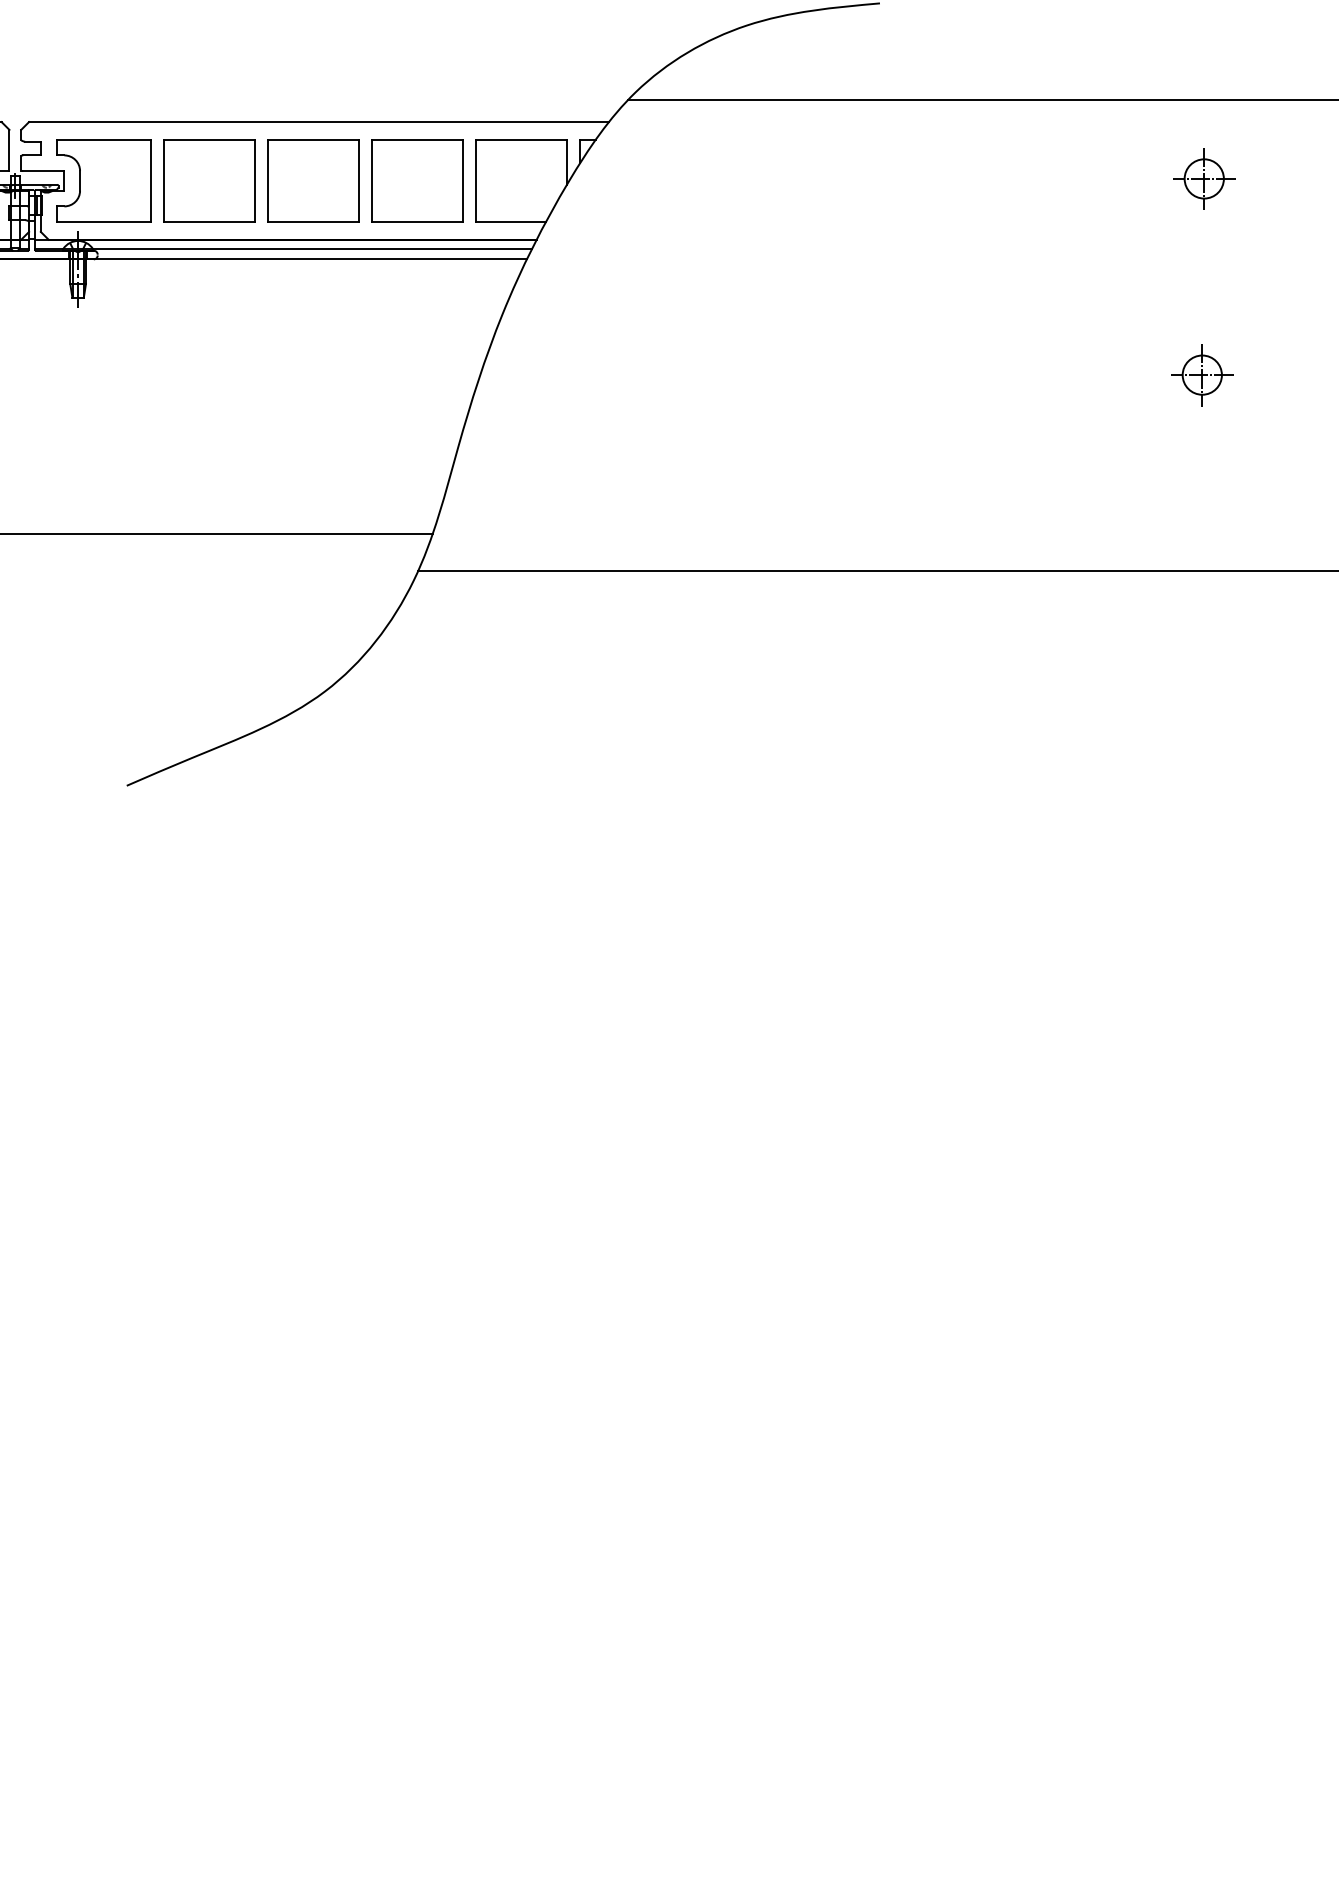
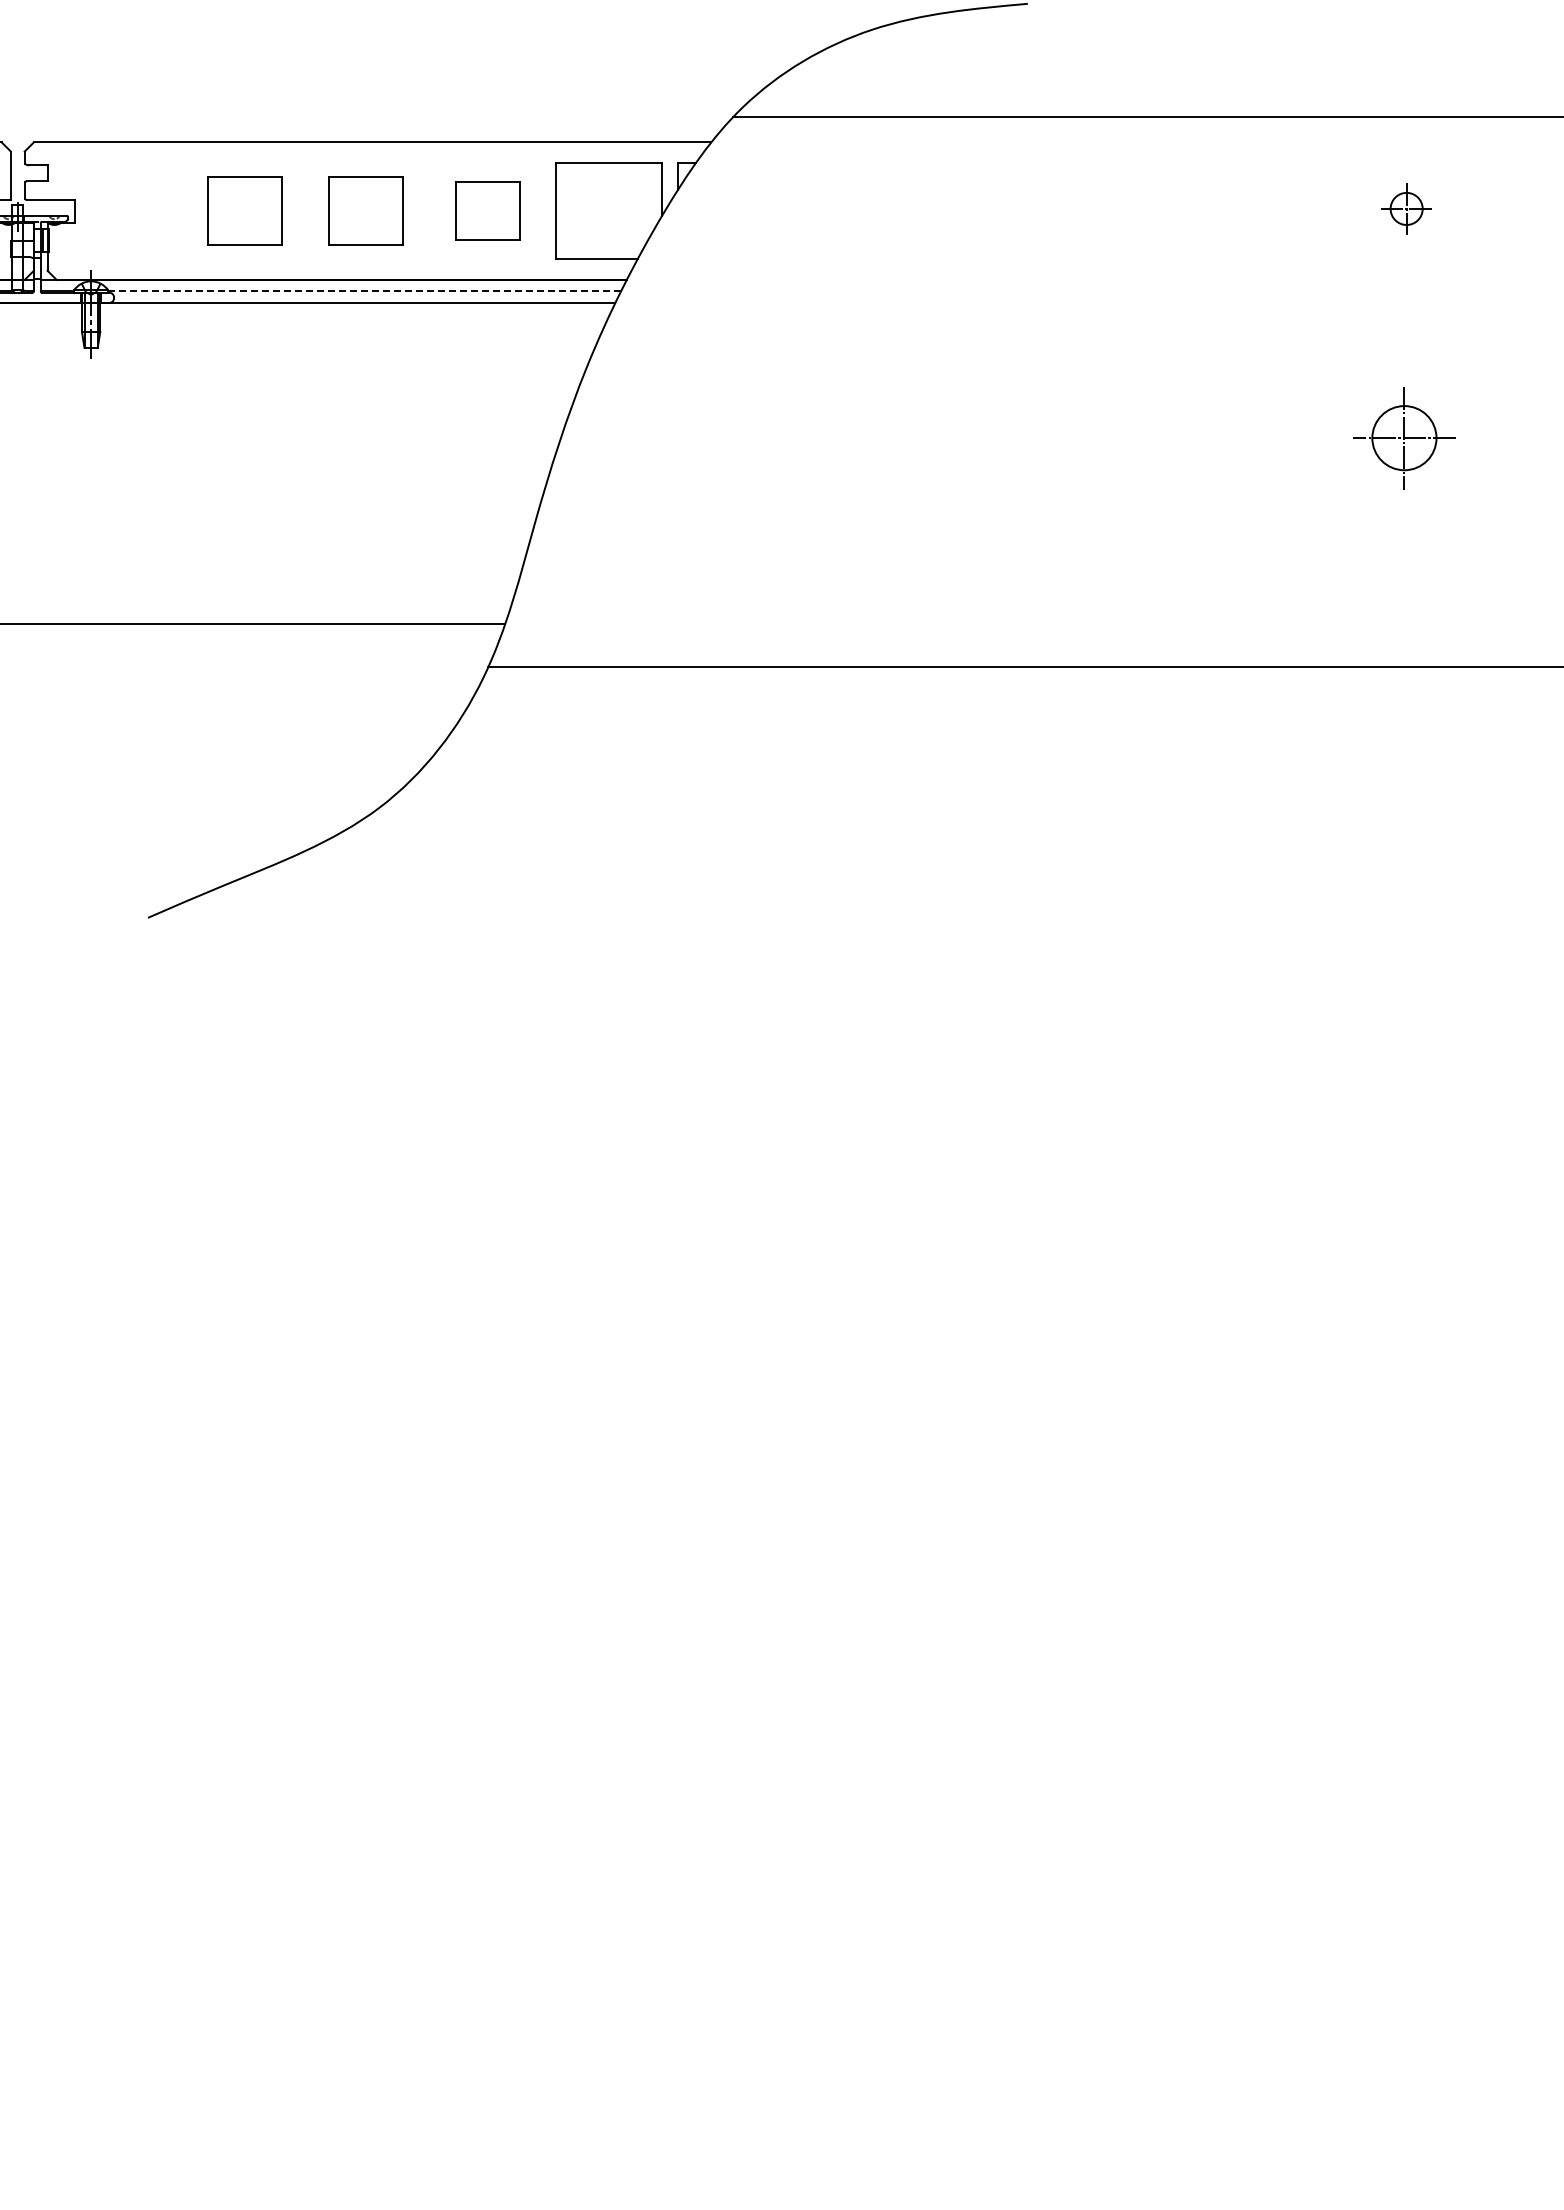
part: (1204, 178) -> (1406, 208), size x0.7
part: (103, 180) -> (120, 210), removed
part: (209, 180) -> (244, 210), size x0.7
part: (312, 180) -> (365, 210), size x0.7
part: (417, 180) -> (487, 210), size x0.6
line: (312, 248) -> (364, 290), solid -> dashed
part: (1202, 374) -> (1404, 437), size x1.4

